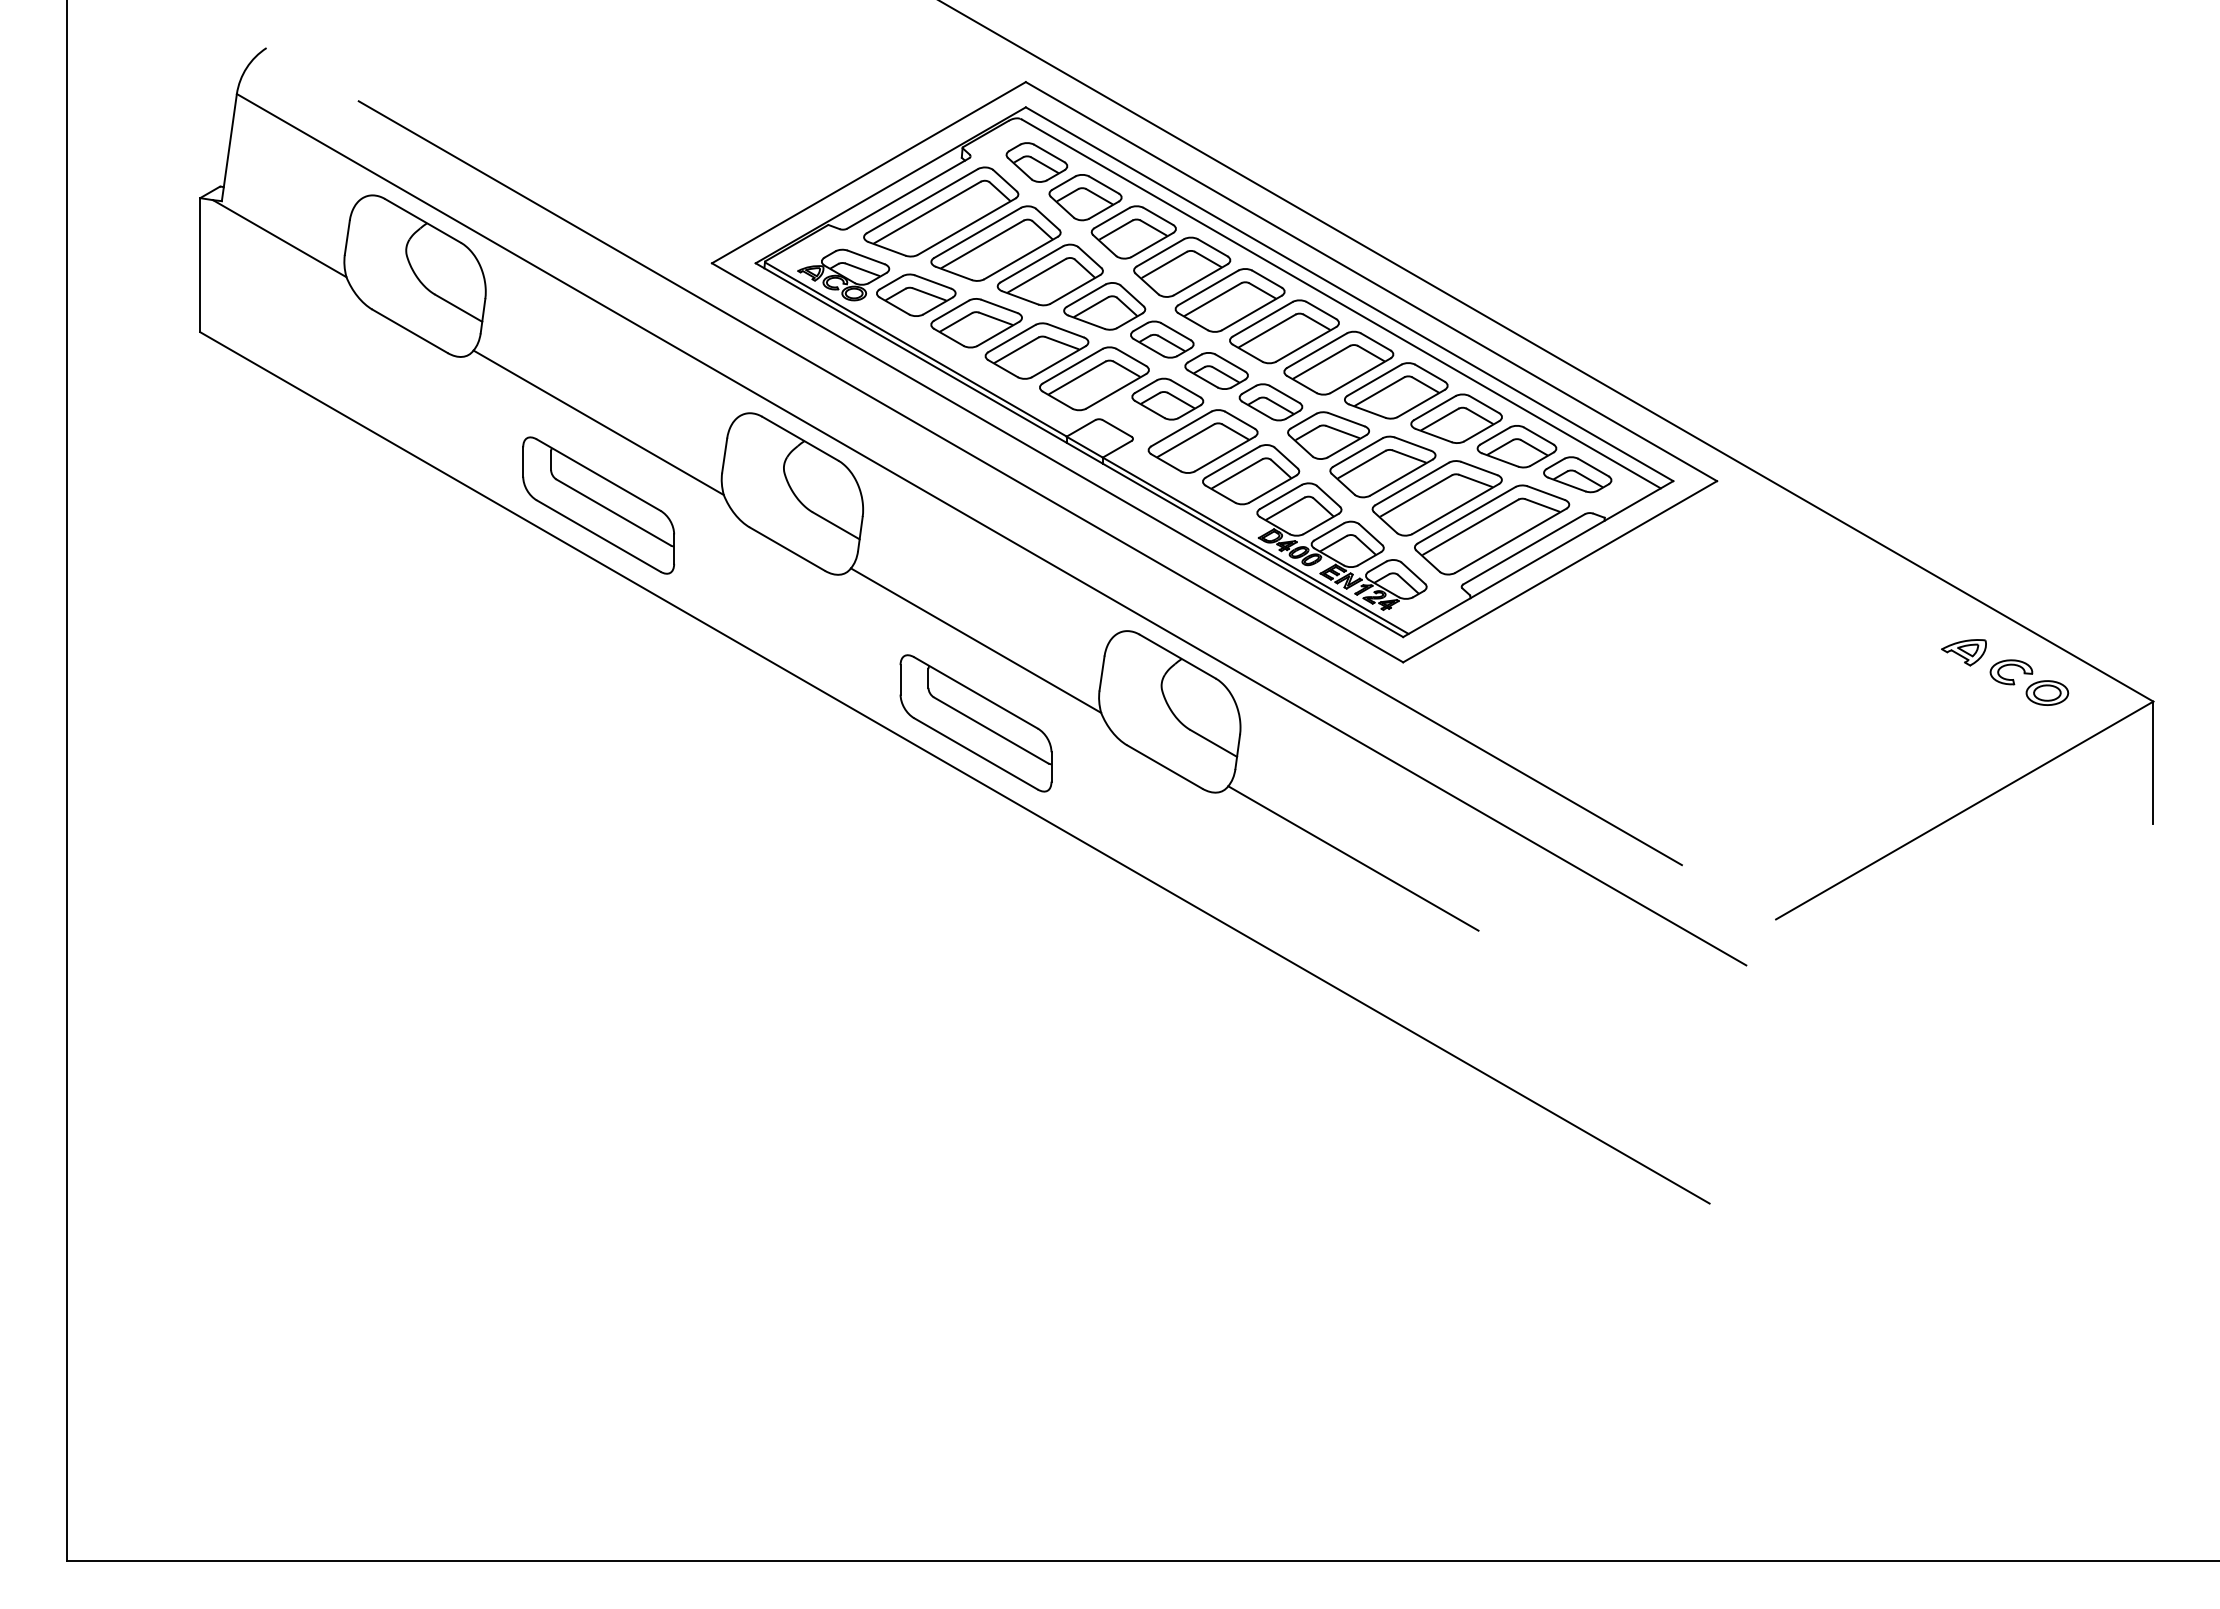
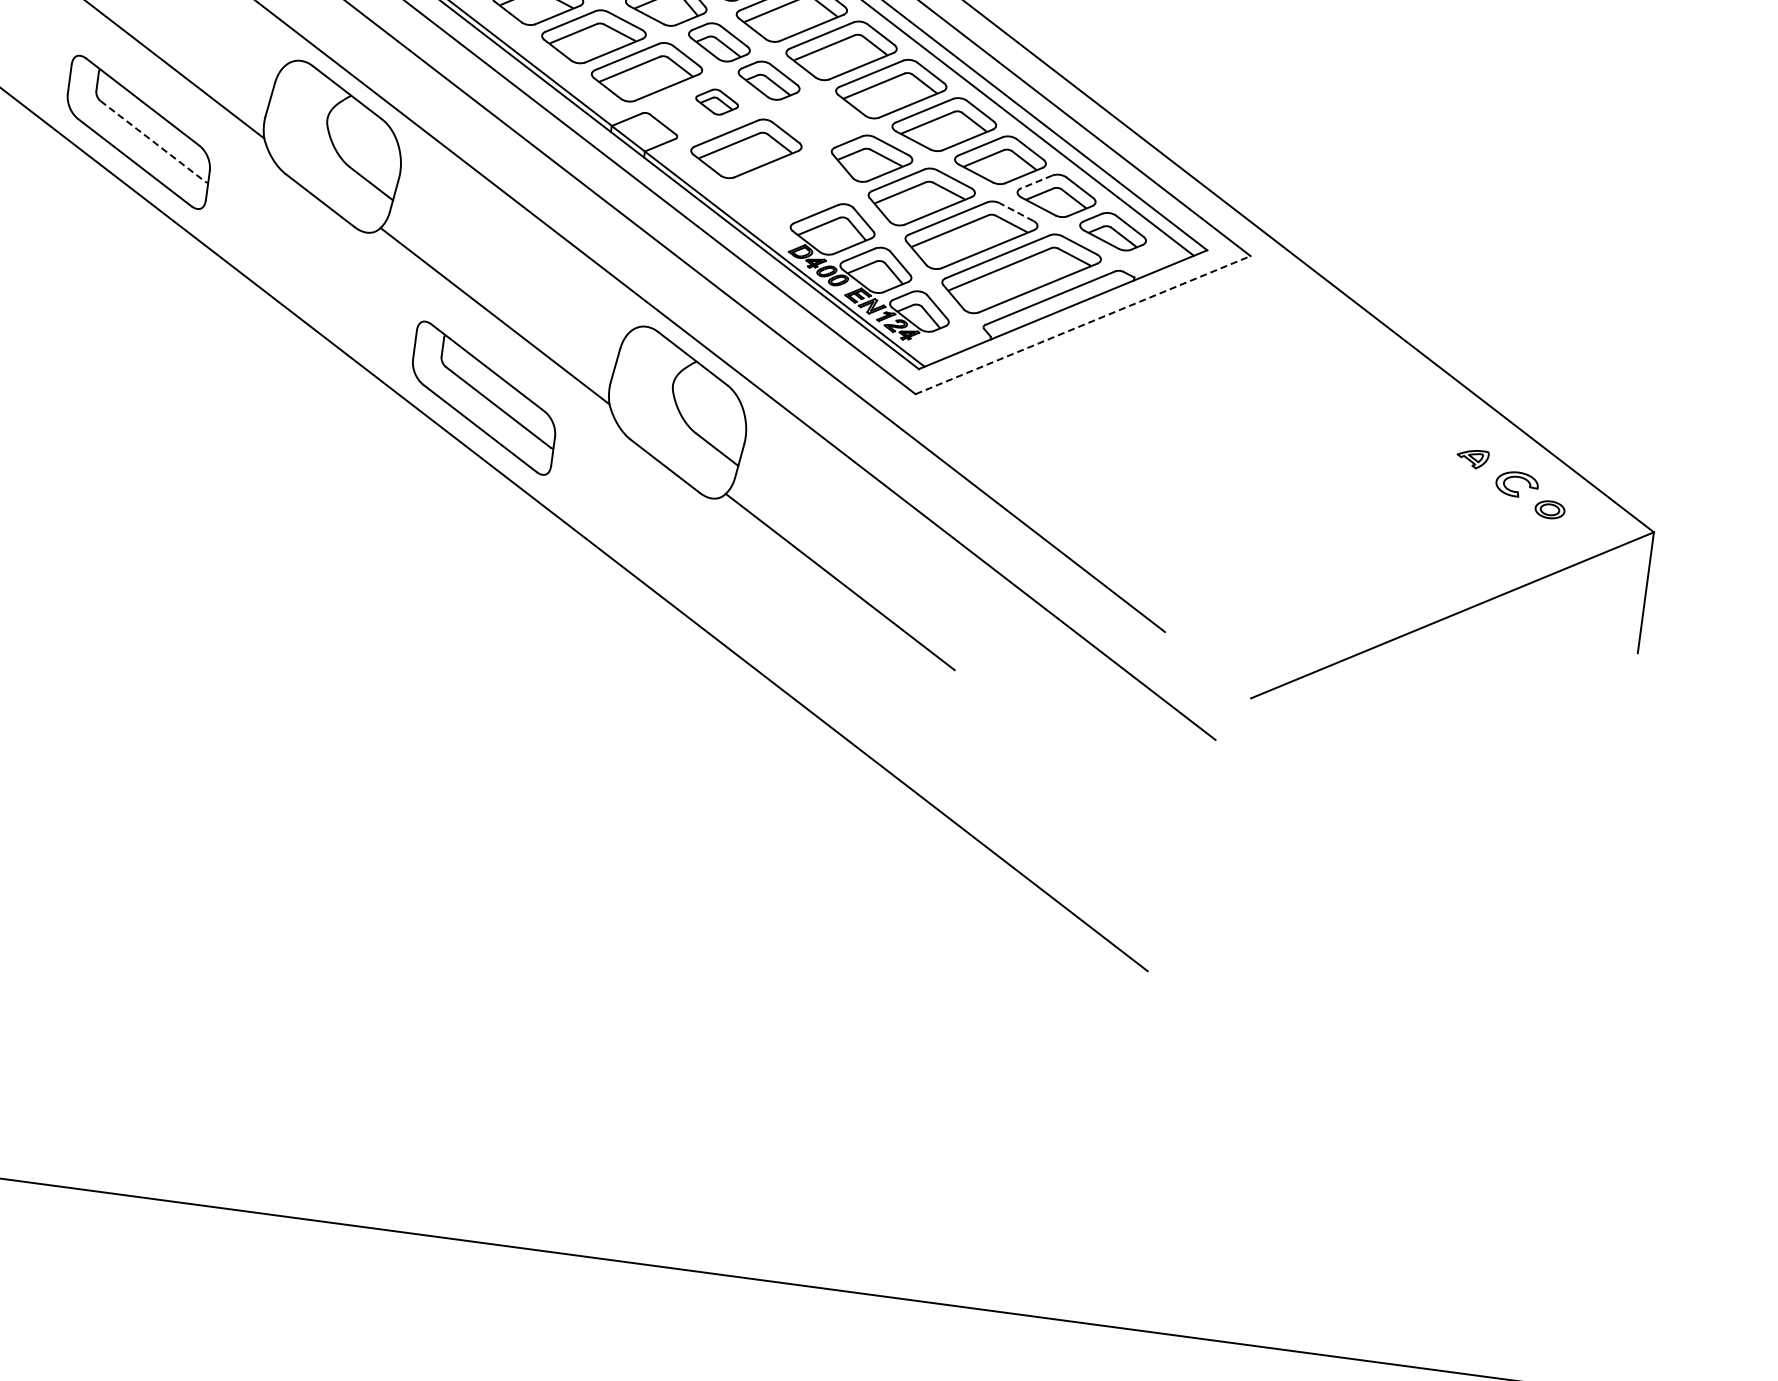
part: (1167, 398) -> (716, 101), size x0.6
part: (1270, 402) -> (818, 119), removed
line: (1495, 435) -> (1037, 181), solid -> dashed
line: (1478, 468) -> (1015, 211), solid -> dashed
part: (1251, 474) -> (790, 187), removed
line: (614, 512) -> (153, 141), solid -> dashed
line: (1560, 571) -> (1083, 324), solid -> dashed
part: (1963, 652) -> (1472, 458), size x0.7
part: (2047, 692) -> (1550, 509), size x0.7

